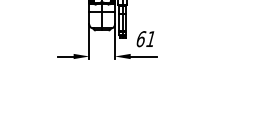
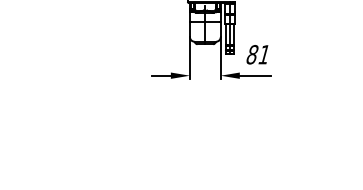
text: (141, 38) -> (252, 54), 61 -> 81

